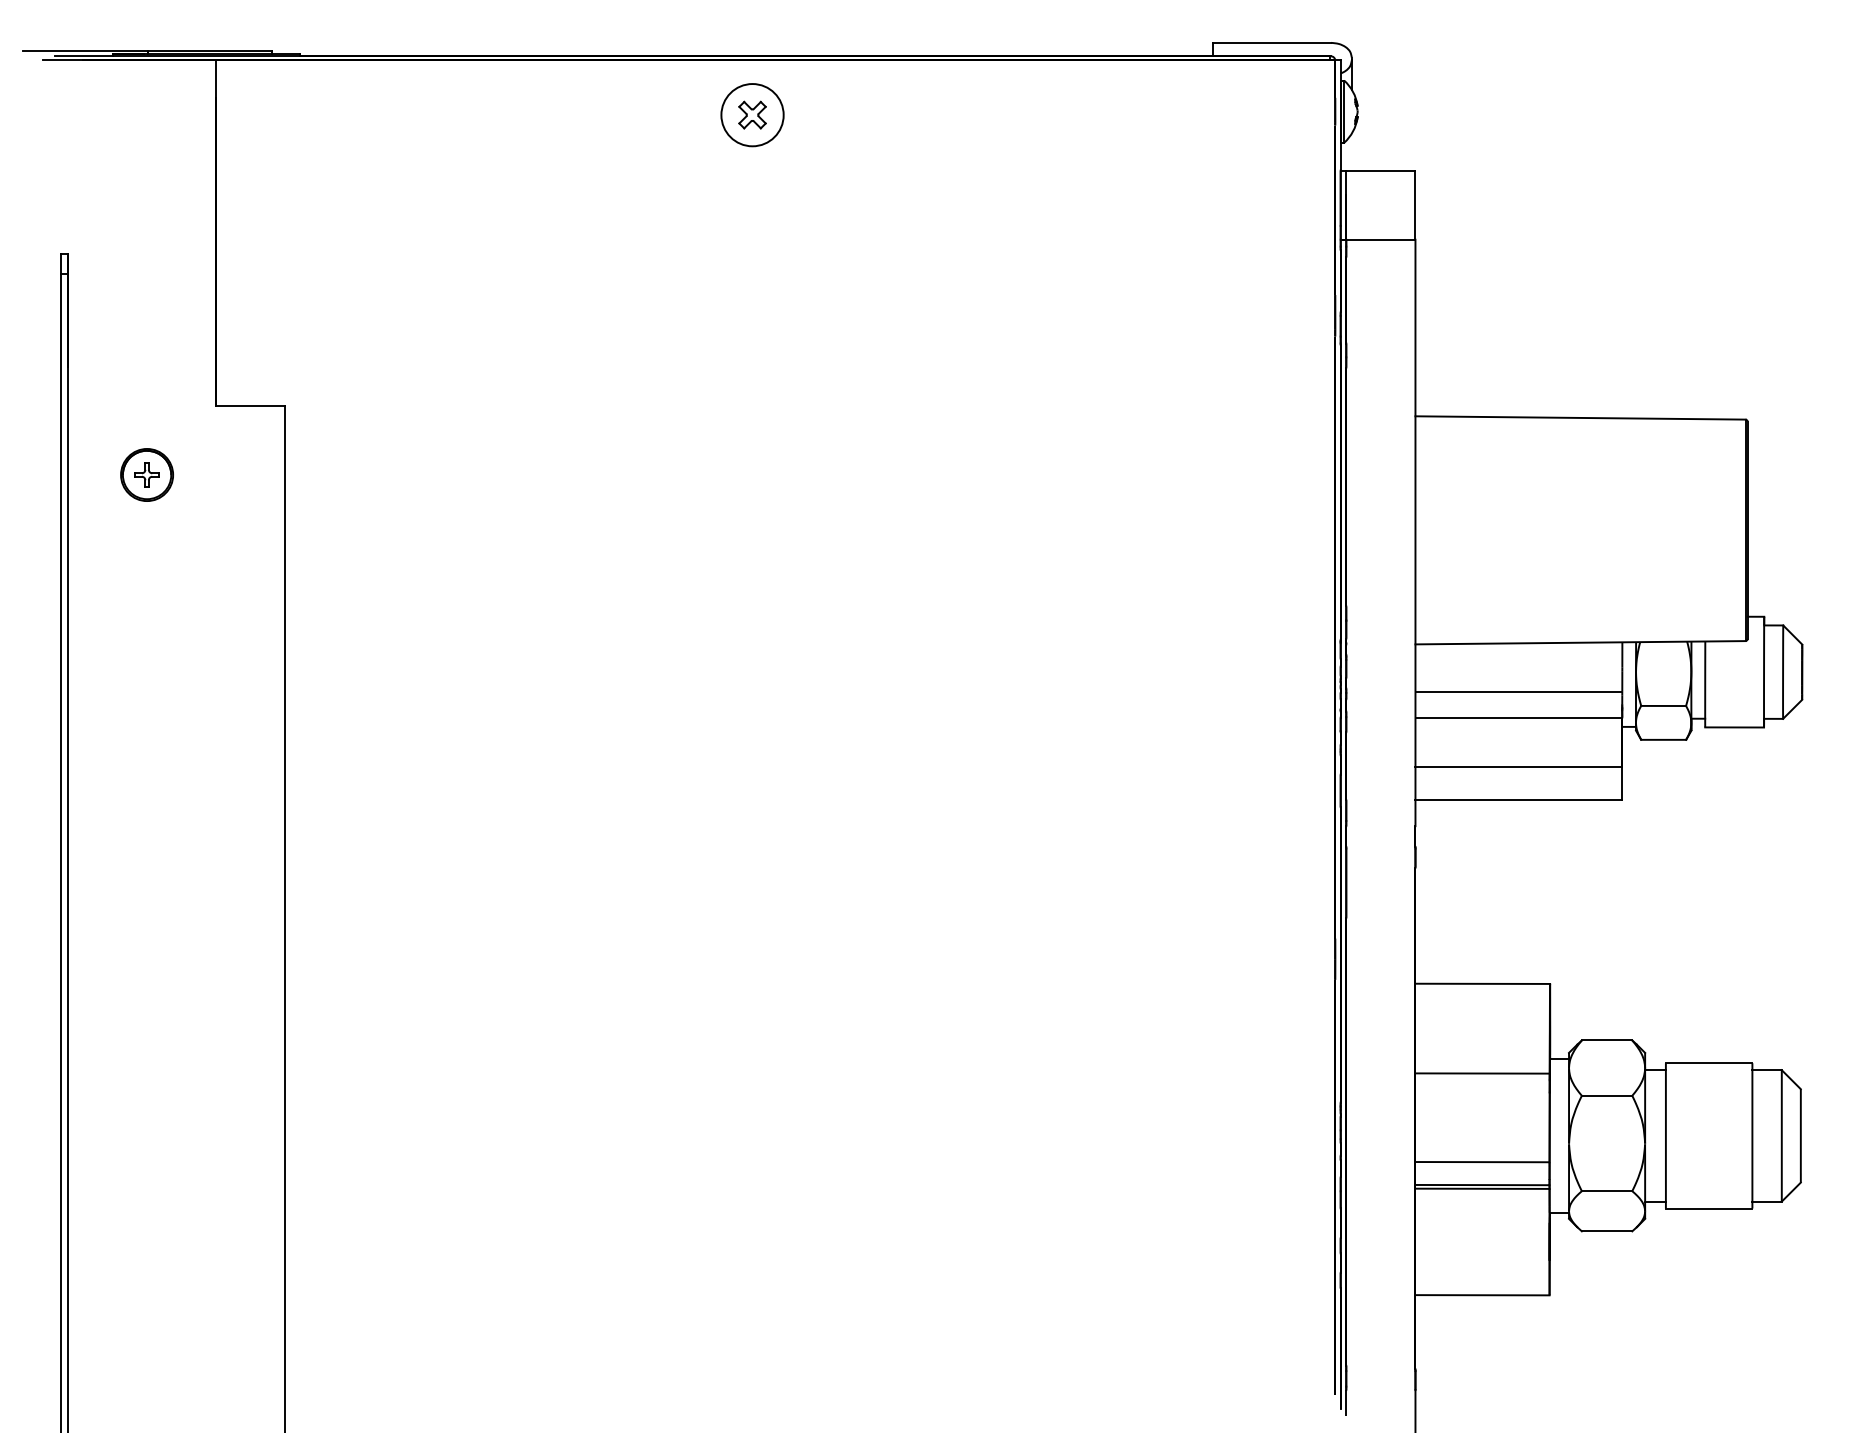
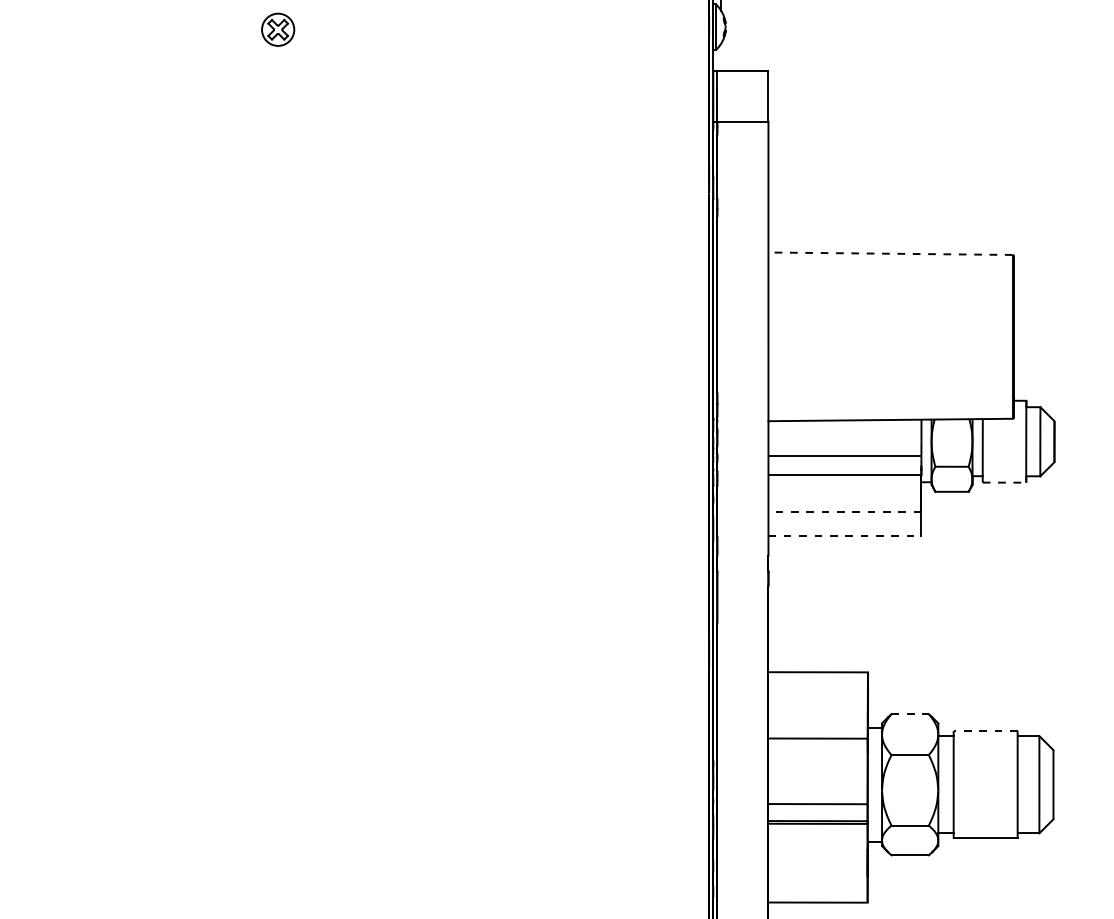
circle: (752, 115) -> (278, 30), size x0.7
line: (1580, 417) -> (890, 253), solid -> dashed
line: (1735, 727) -> (1005, 482), solid -> dashed
line: (1518, 766) -> (844, 511), solid -> dashed
line: (1519, 800) -> (845, 536), solid -> dashed
line: (1607, 1040) -> (910, 714), solid -> dashed
line: (1708, 1063) -> (985, 731), solid -> dashed

